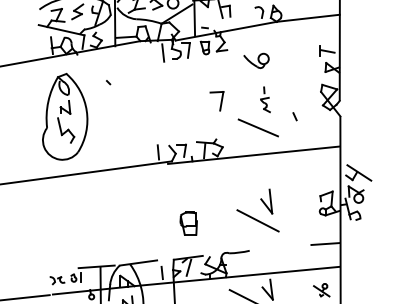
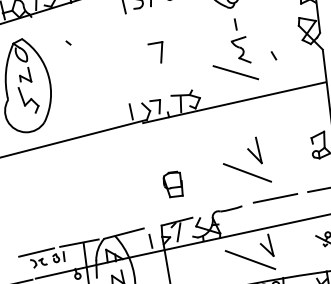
part: (265, 99) -> (239, 41), size x1.67
part: (216, 101) -> (156, 53), moved
line: (280, 246) -> (274, 197), added
line: (56, 270) -> (36, 252), added

